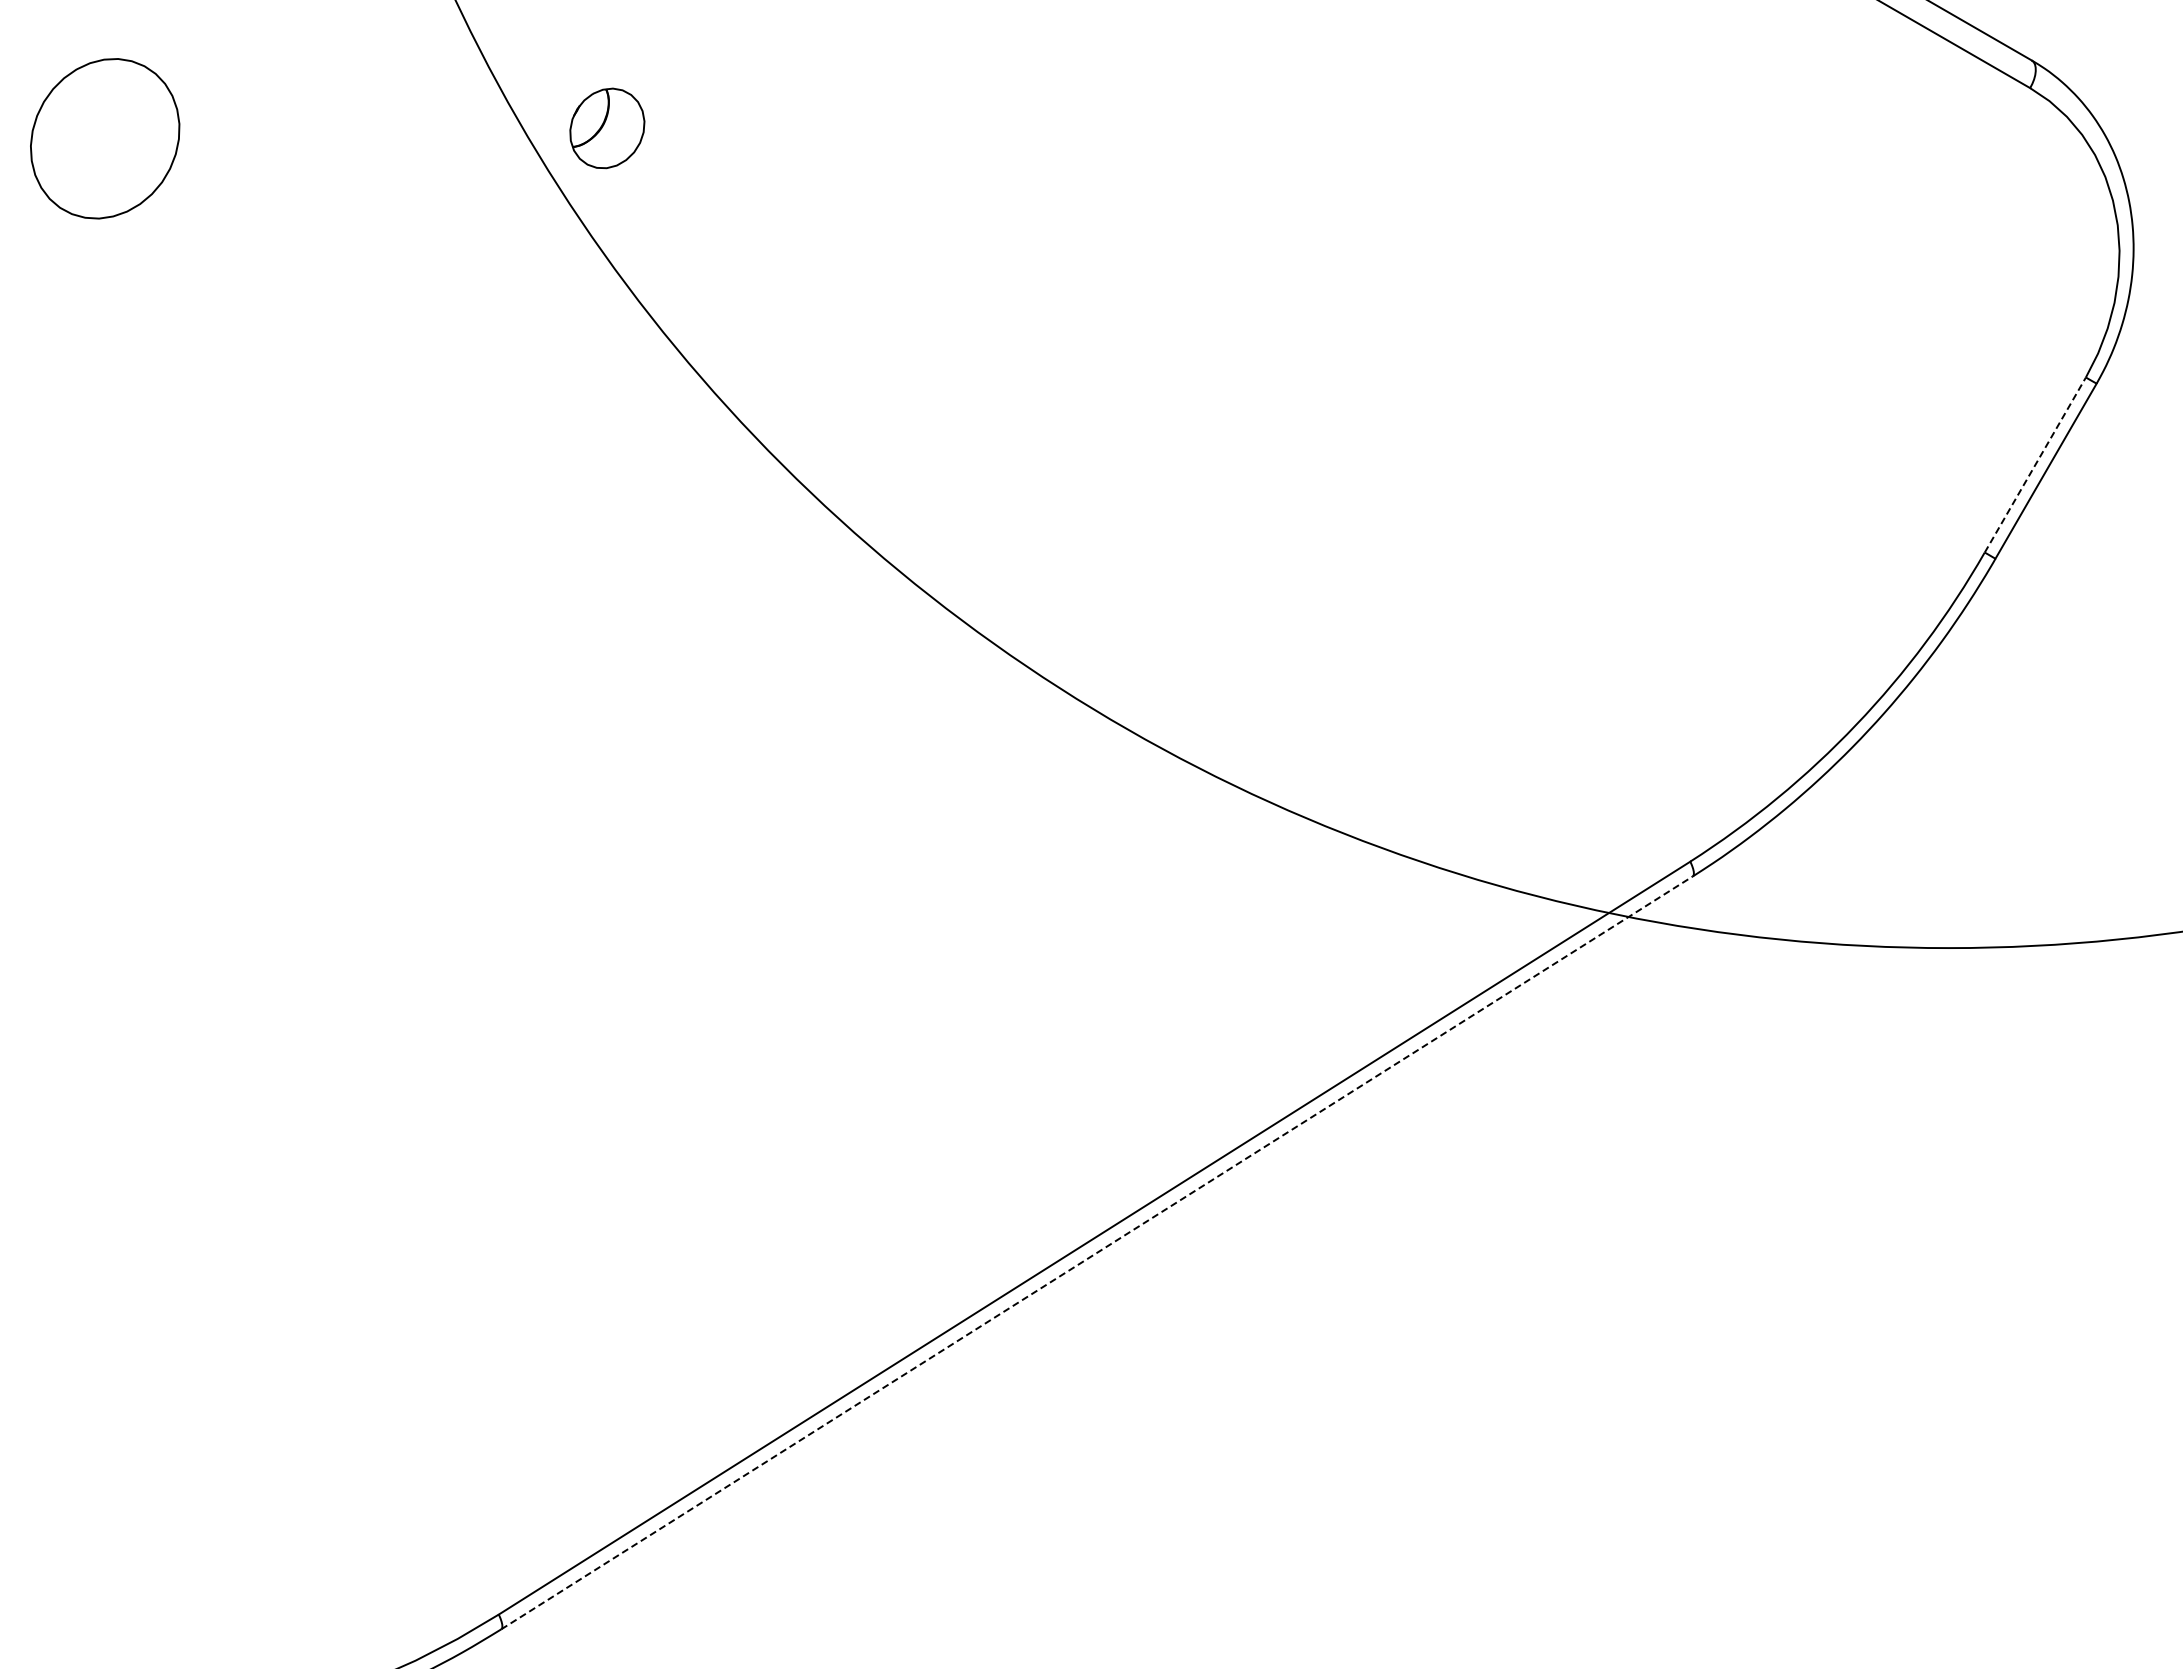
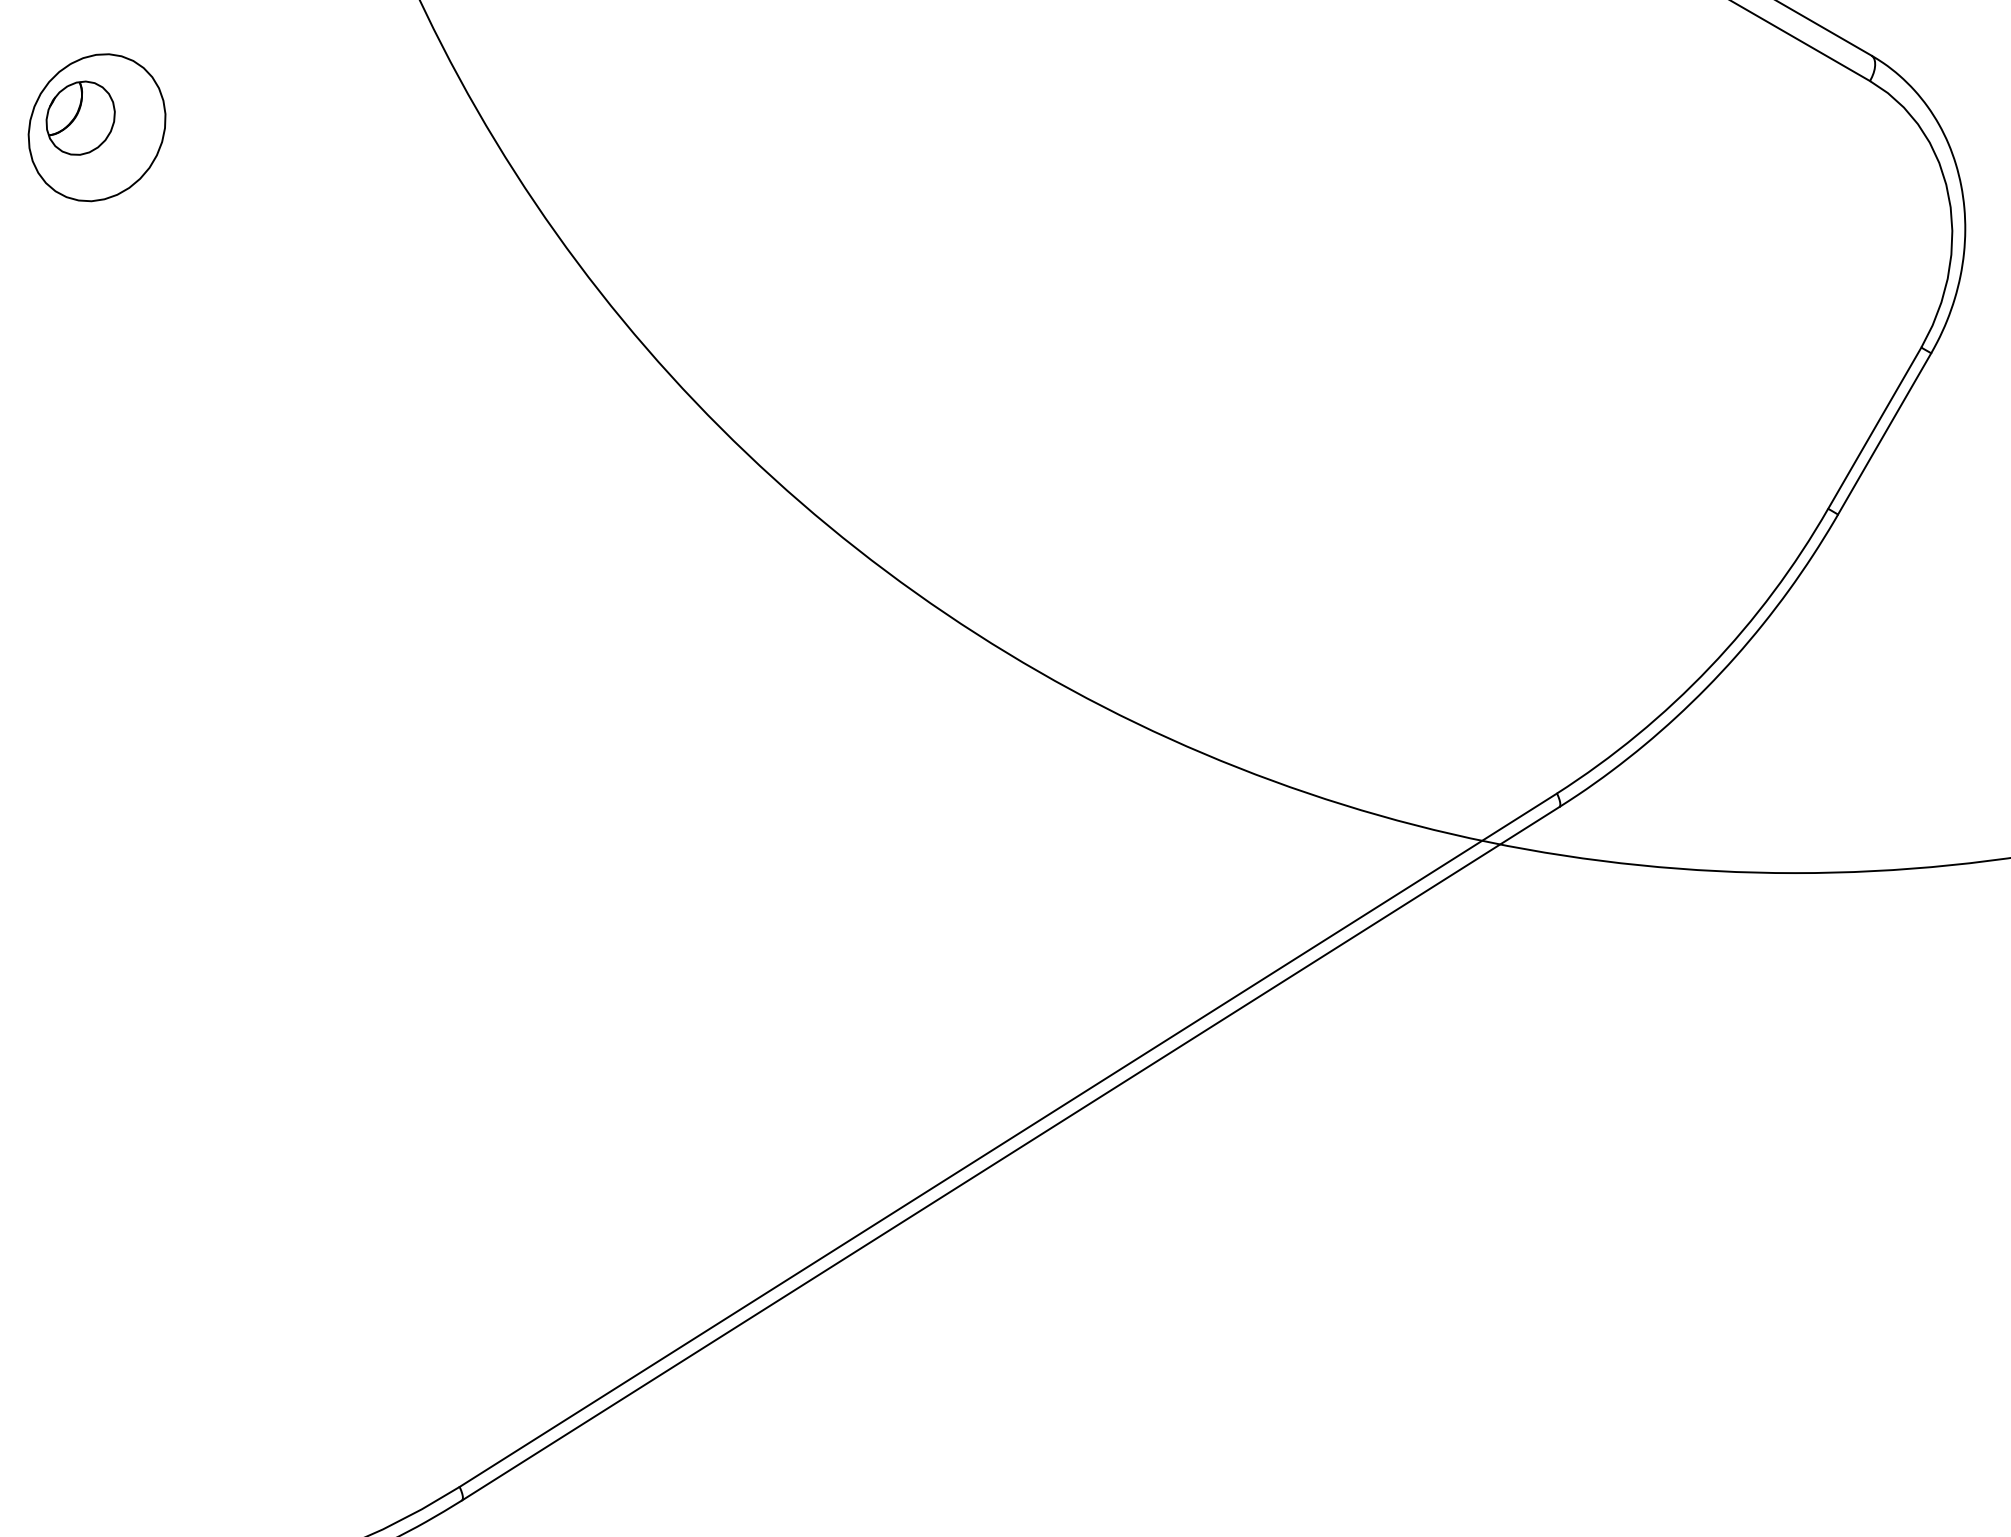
part: (607, 128) -> (80, 118), moved
line: (2035, 464) -> (1874, 427), dashed -> solid
line: (1097, 1252) -> (1011, 1153), dashed -> solid

